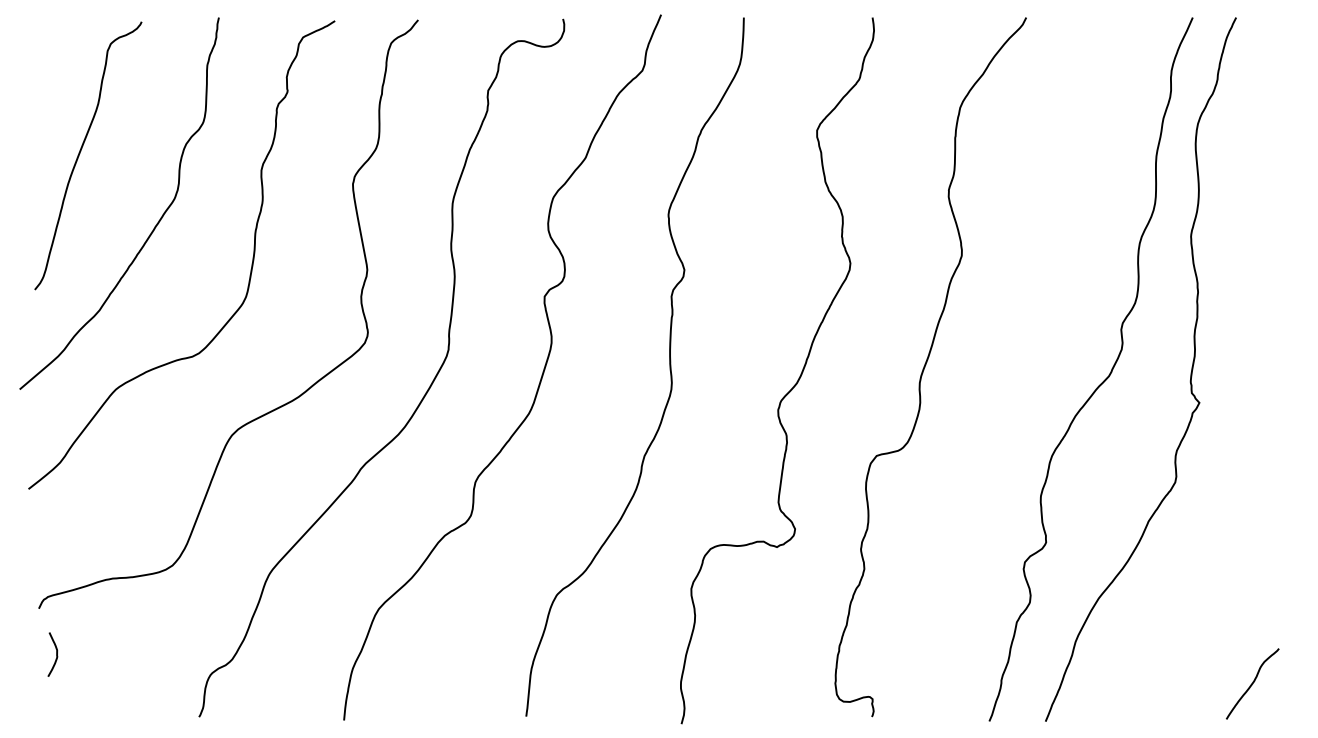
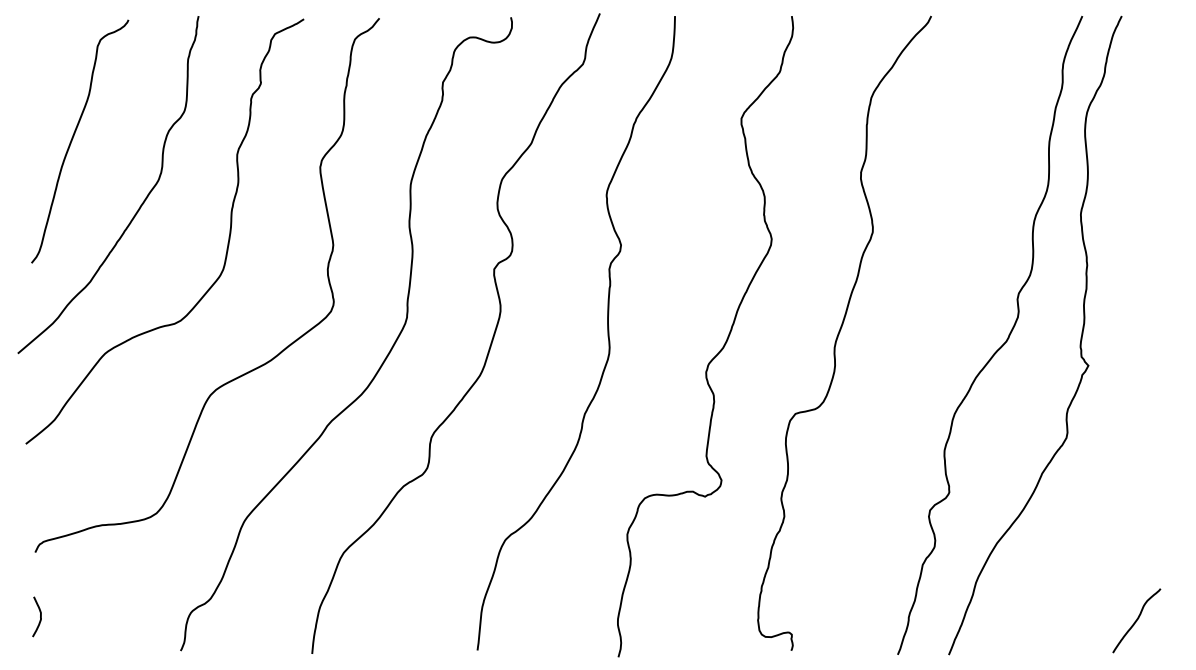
curve: (56, 654) -> (40, 616), moved

